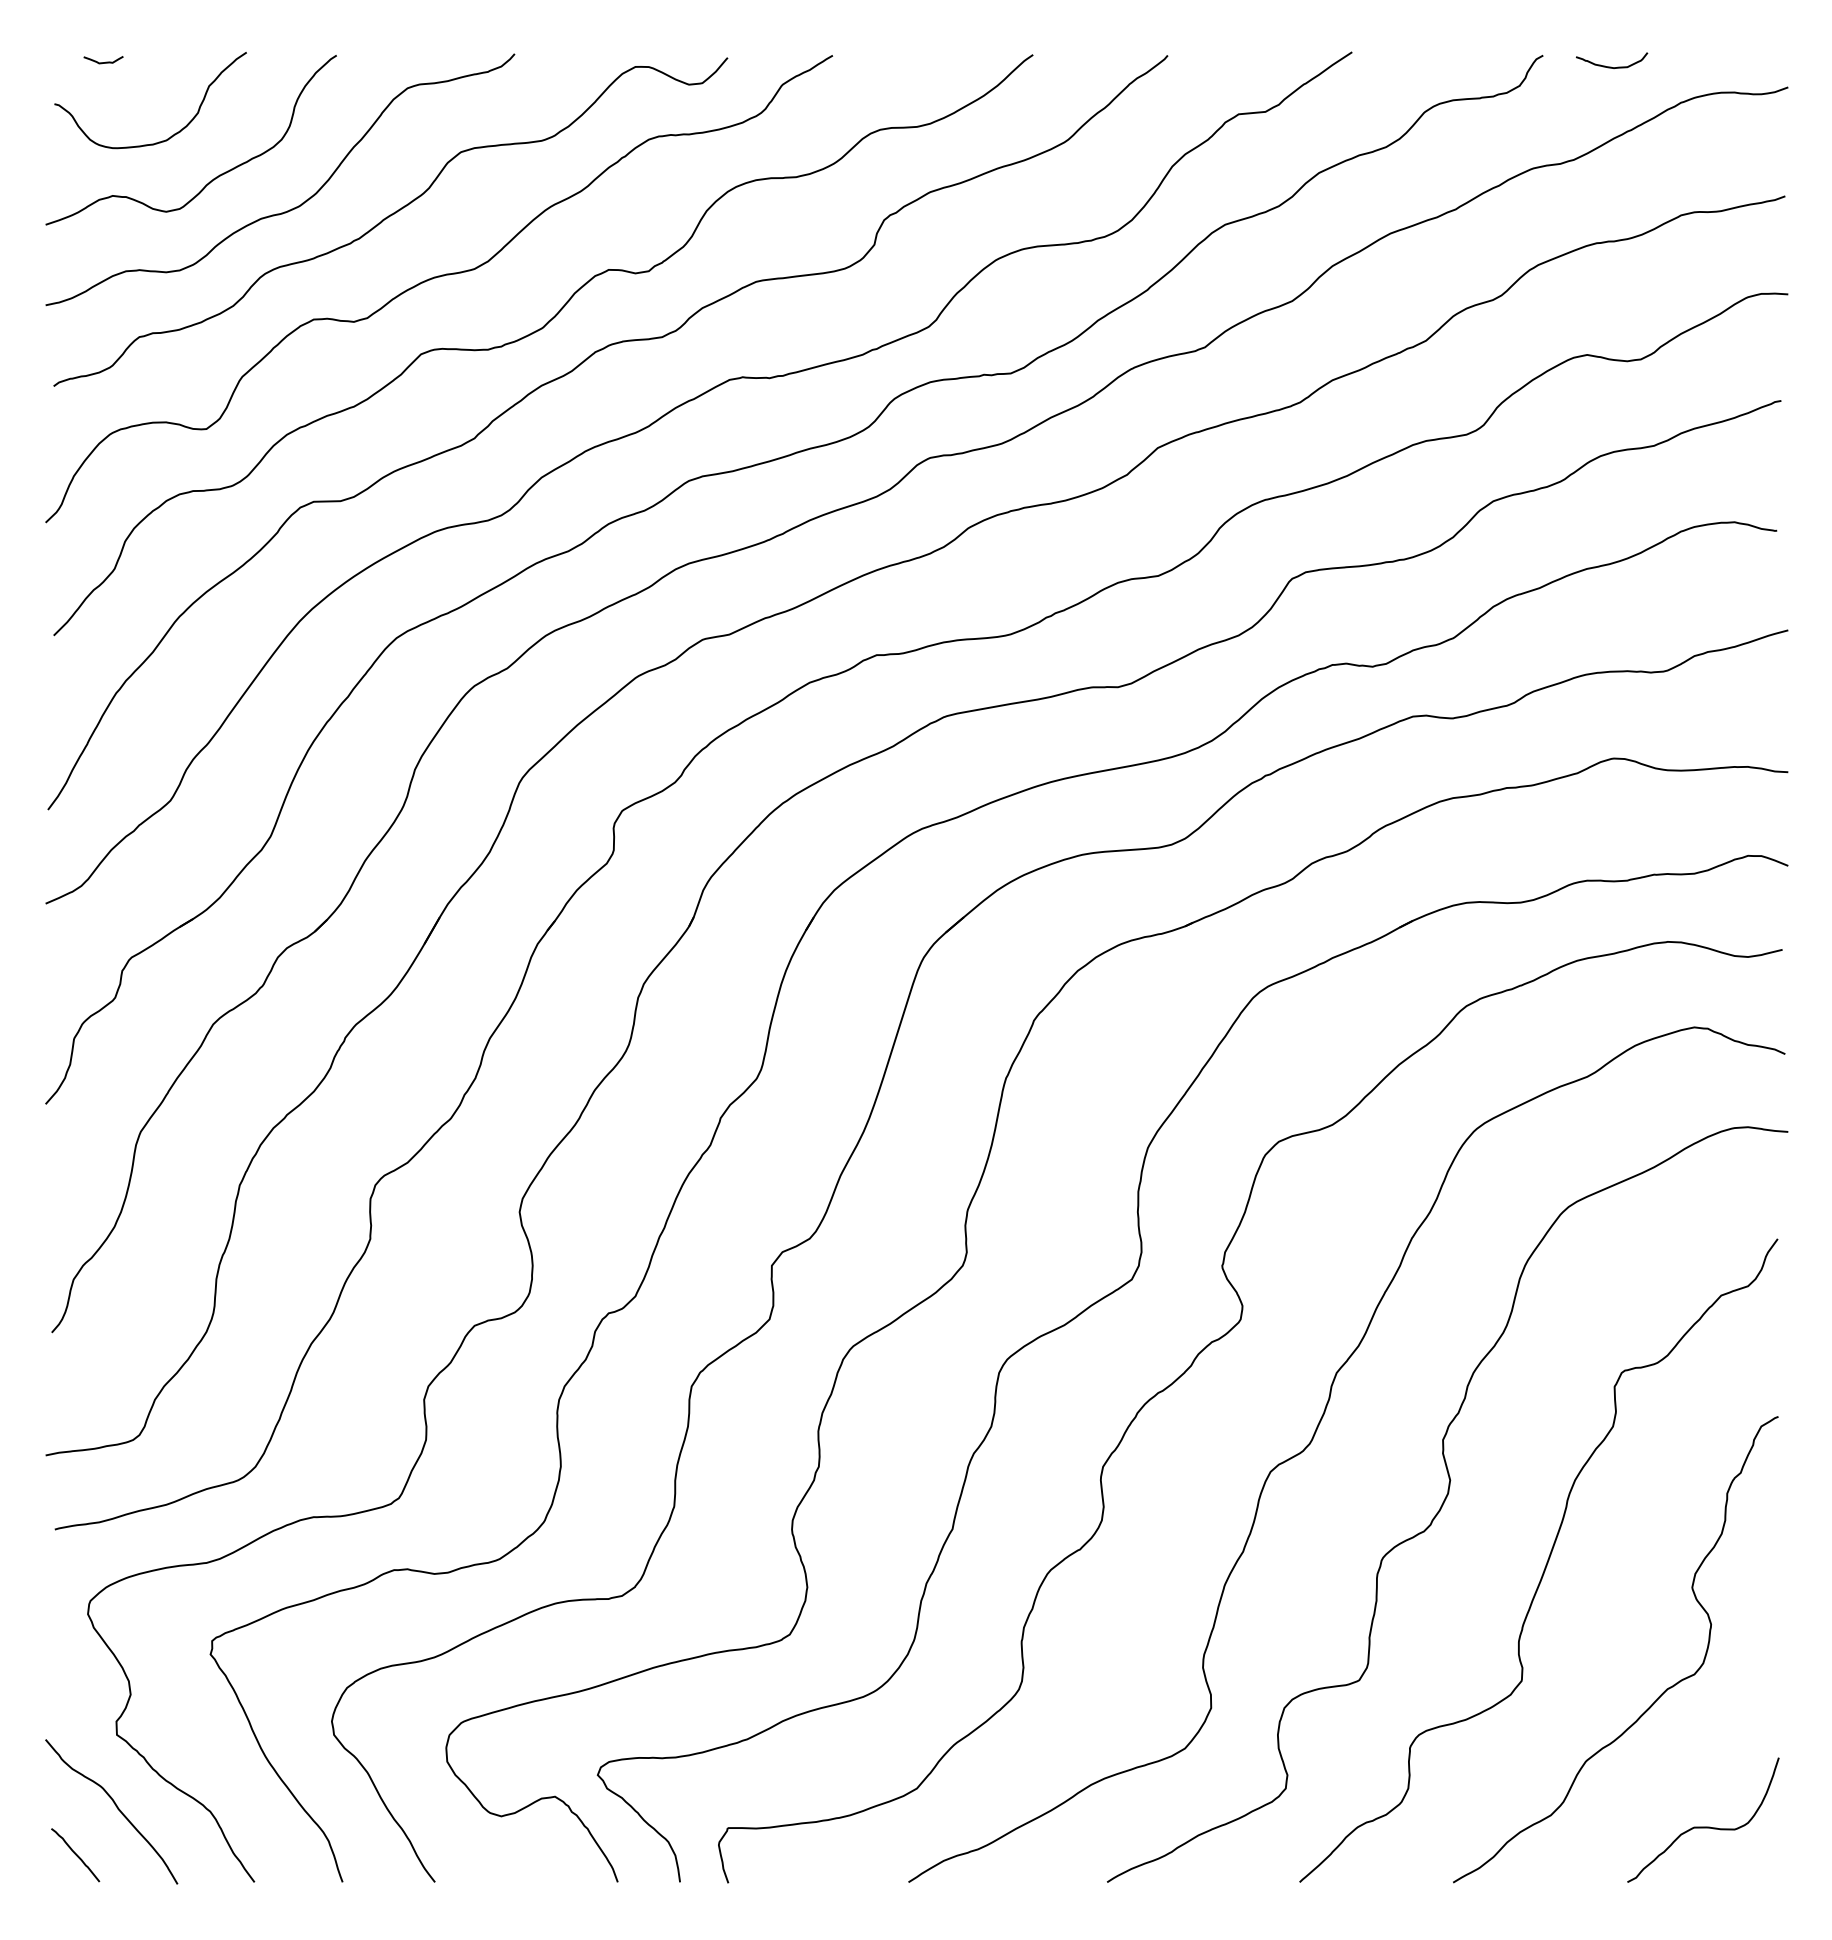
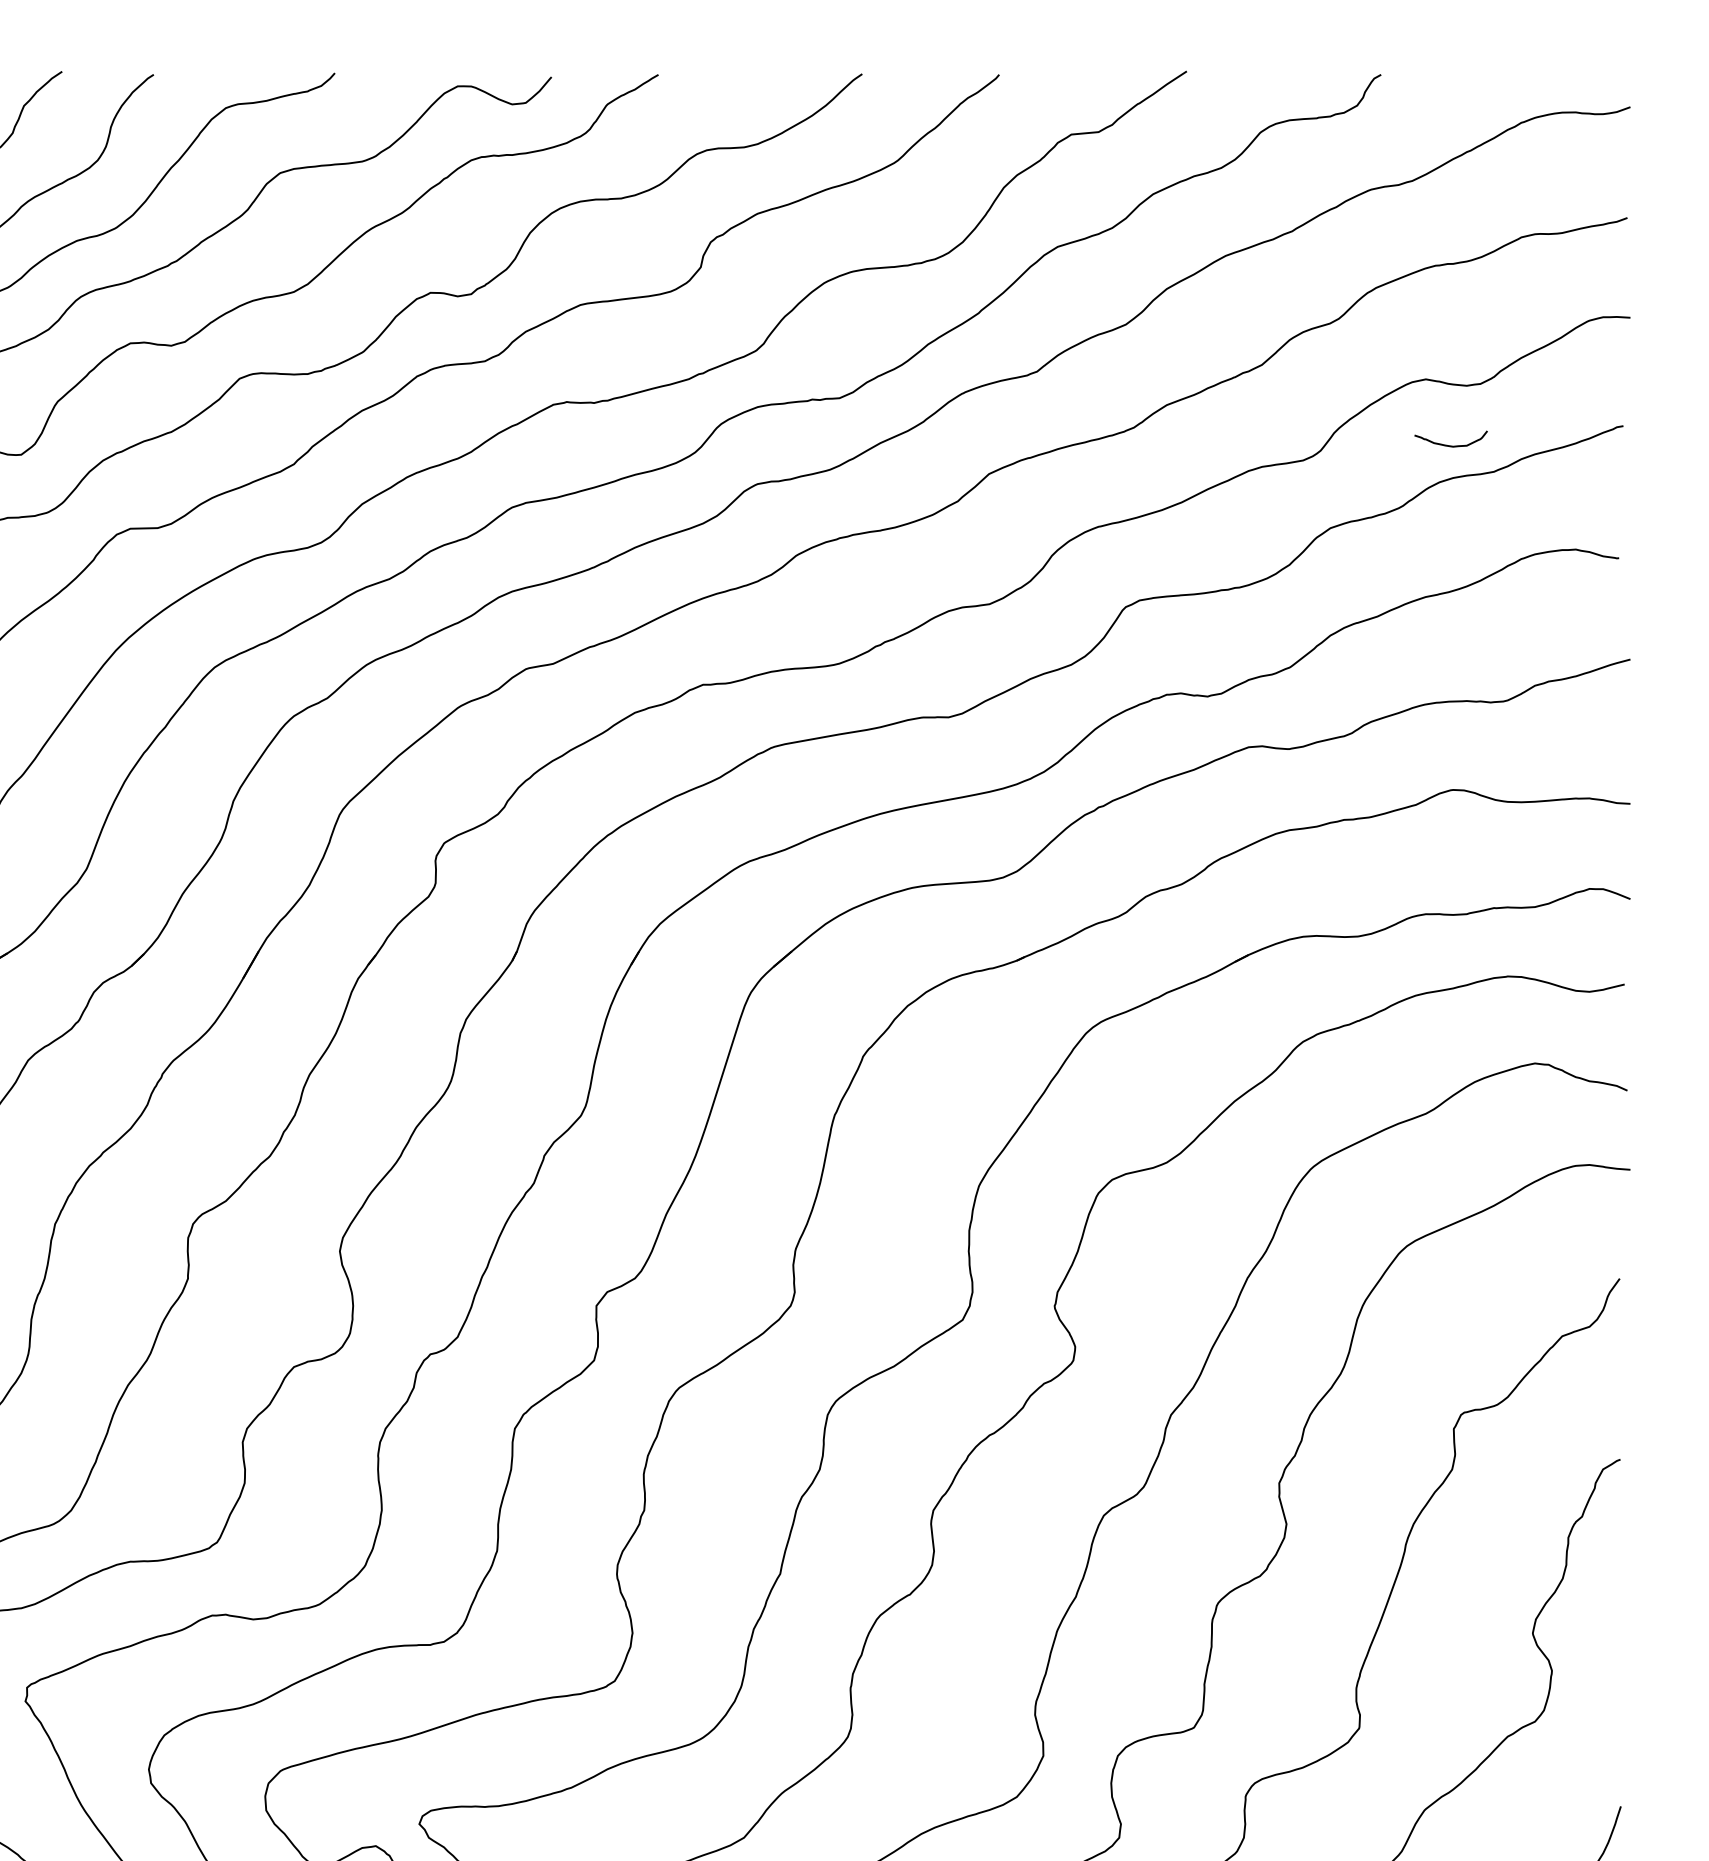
curve: (1611, 66) -> (1450, 445), moved

